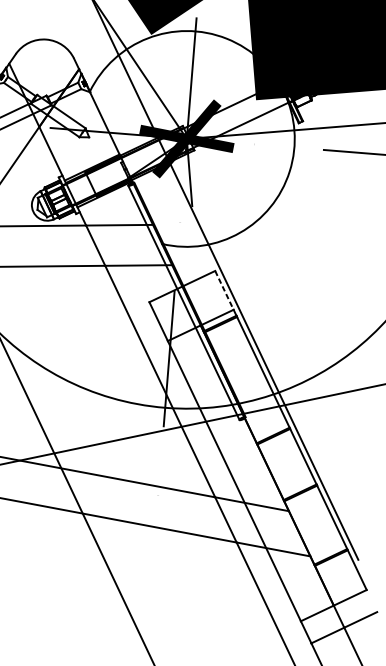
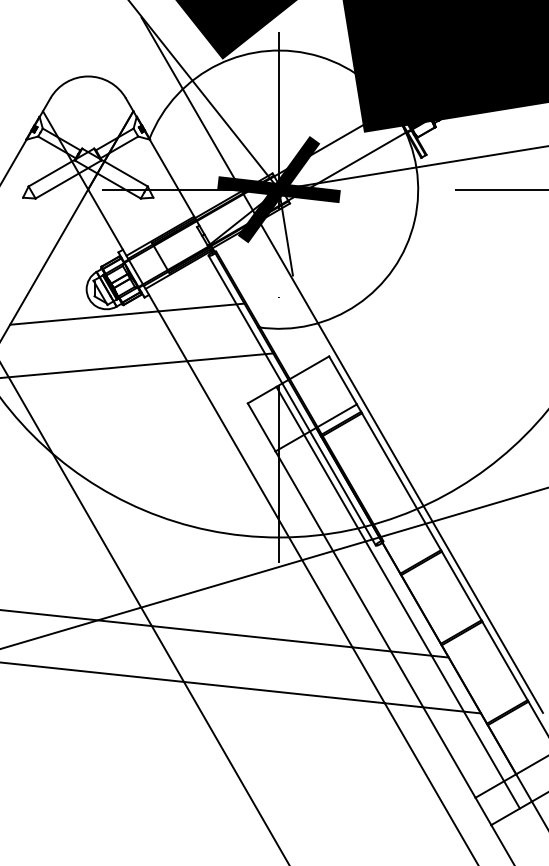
line: (224, 290) -> (343, 380), dashed -> solid
line: (253, 461) -> (397, 597), added

